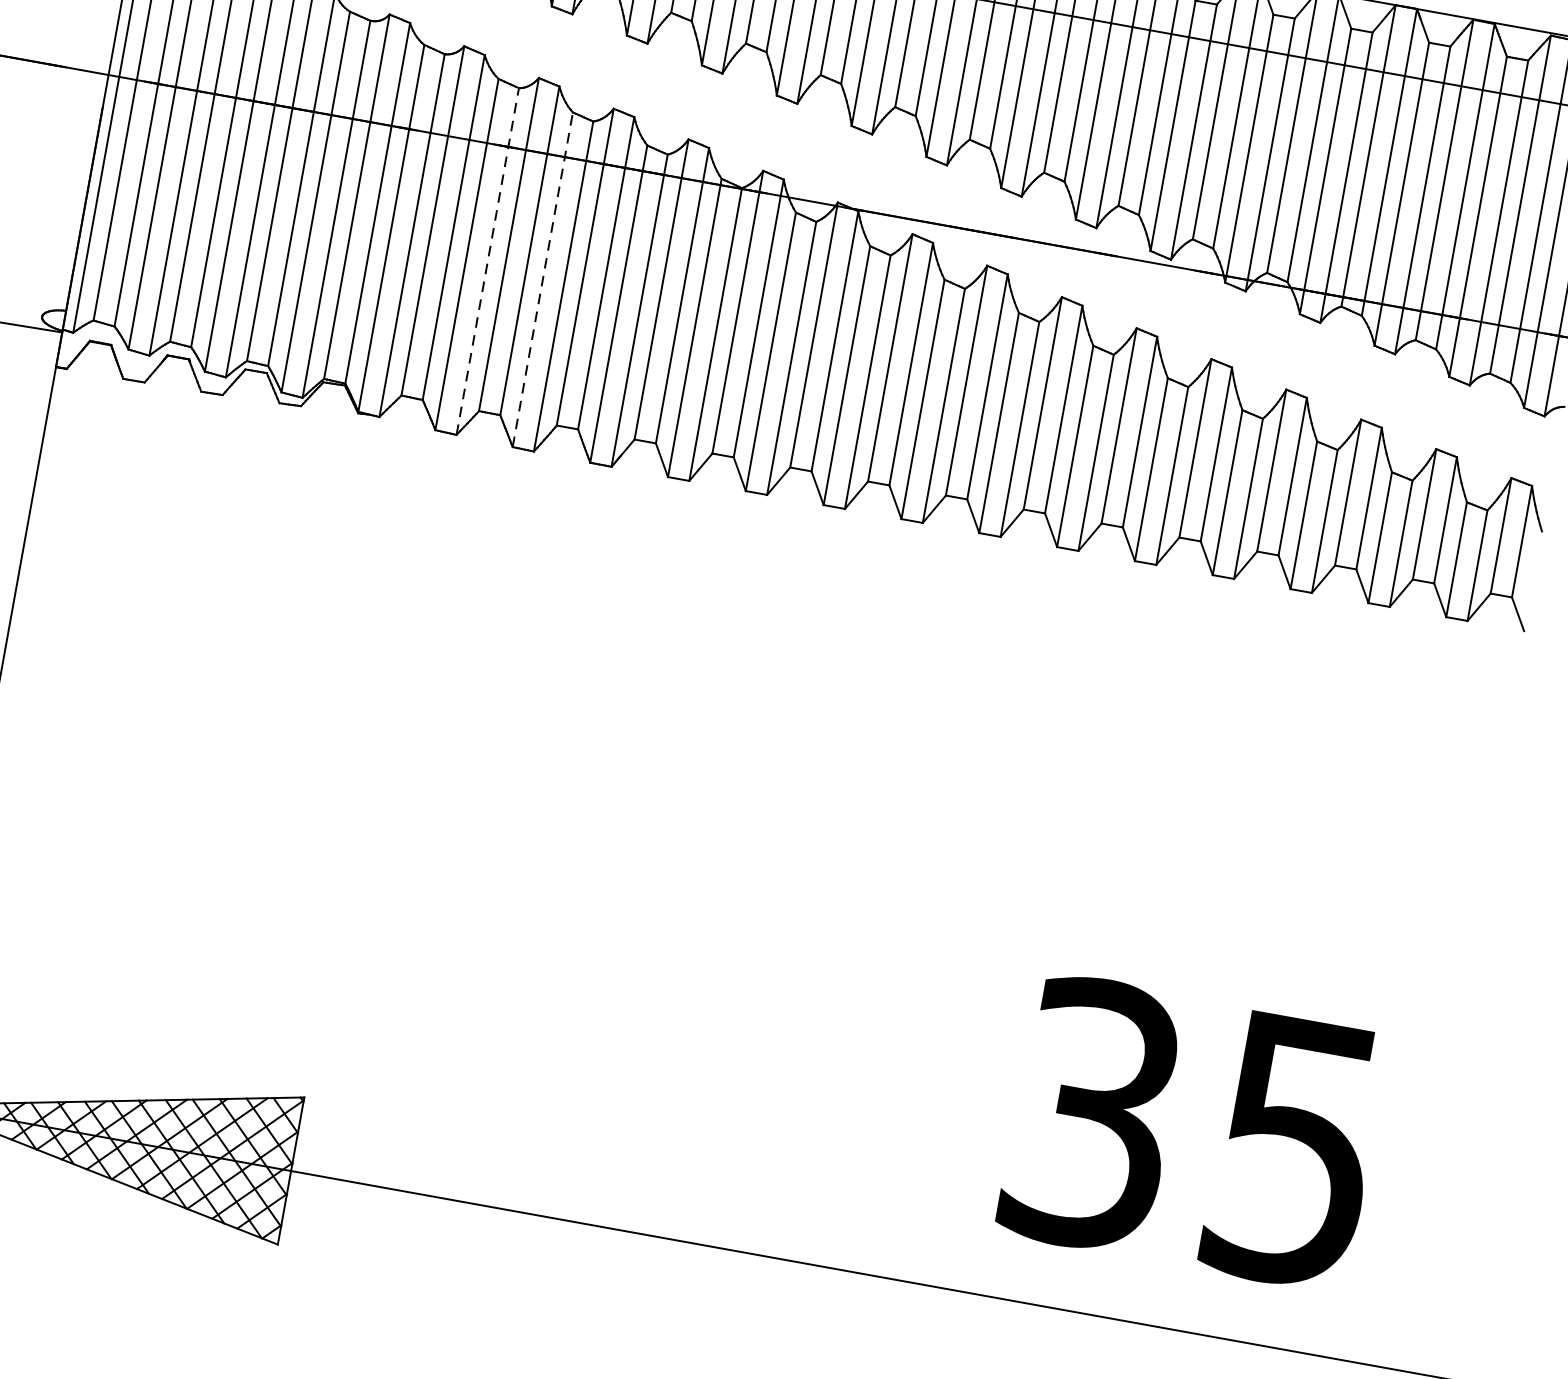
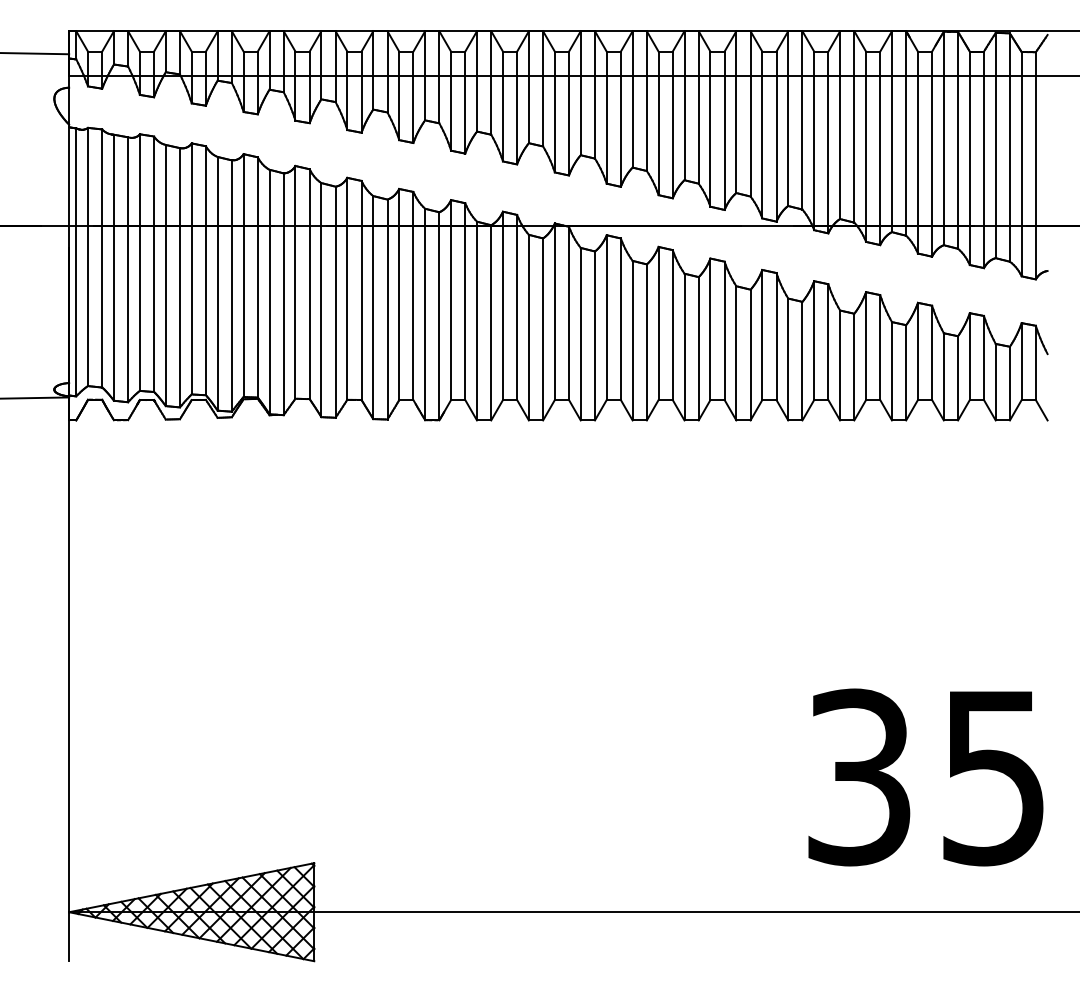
line: (487, 261) -> (335, 302), dashed -> solid
line: (543, 279) -> (373, 307), dashed -> solid
text: (1192, 1132) -> (925, 777), moved

